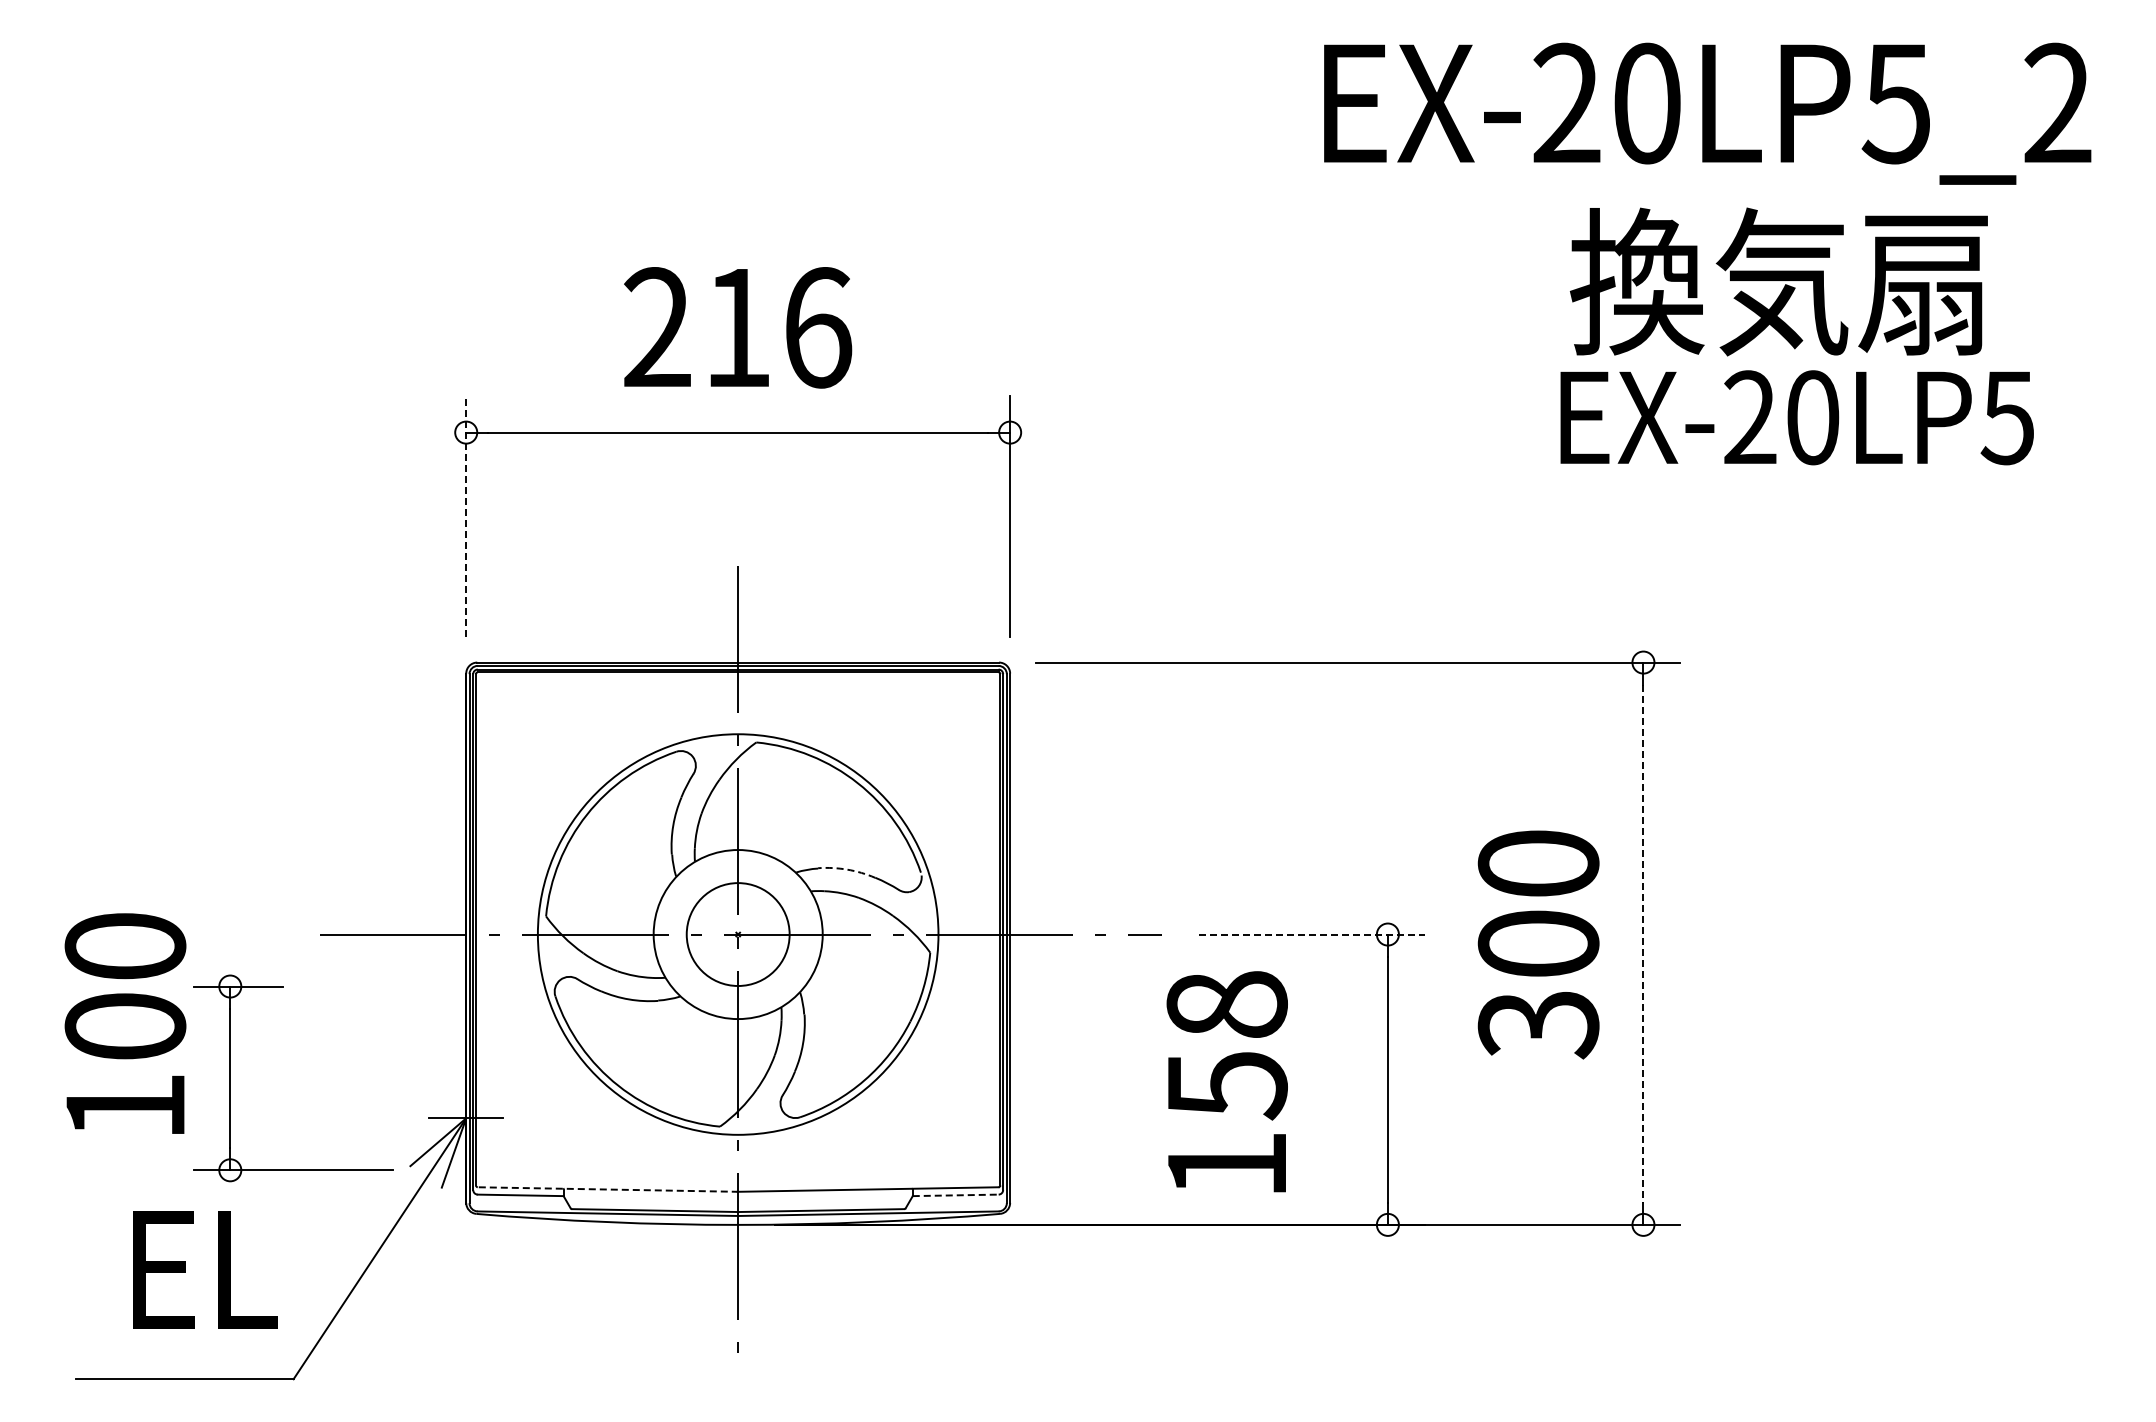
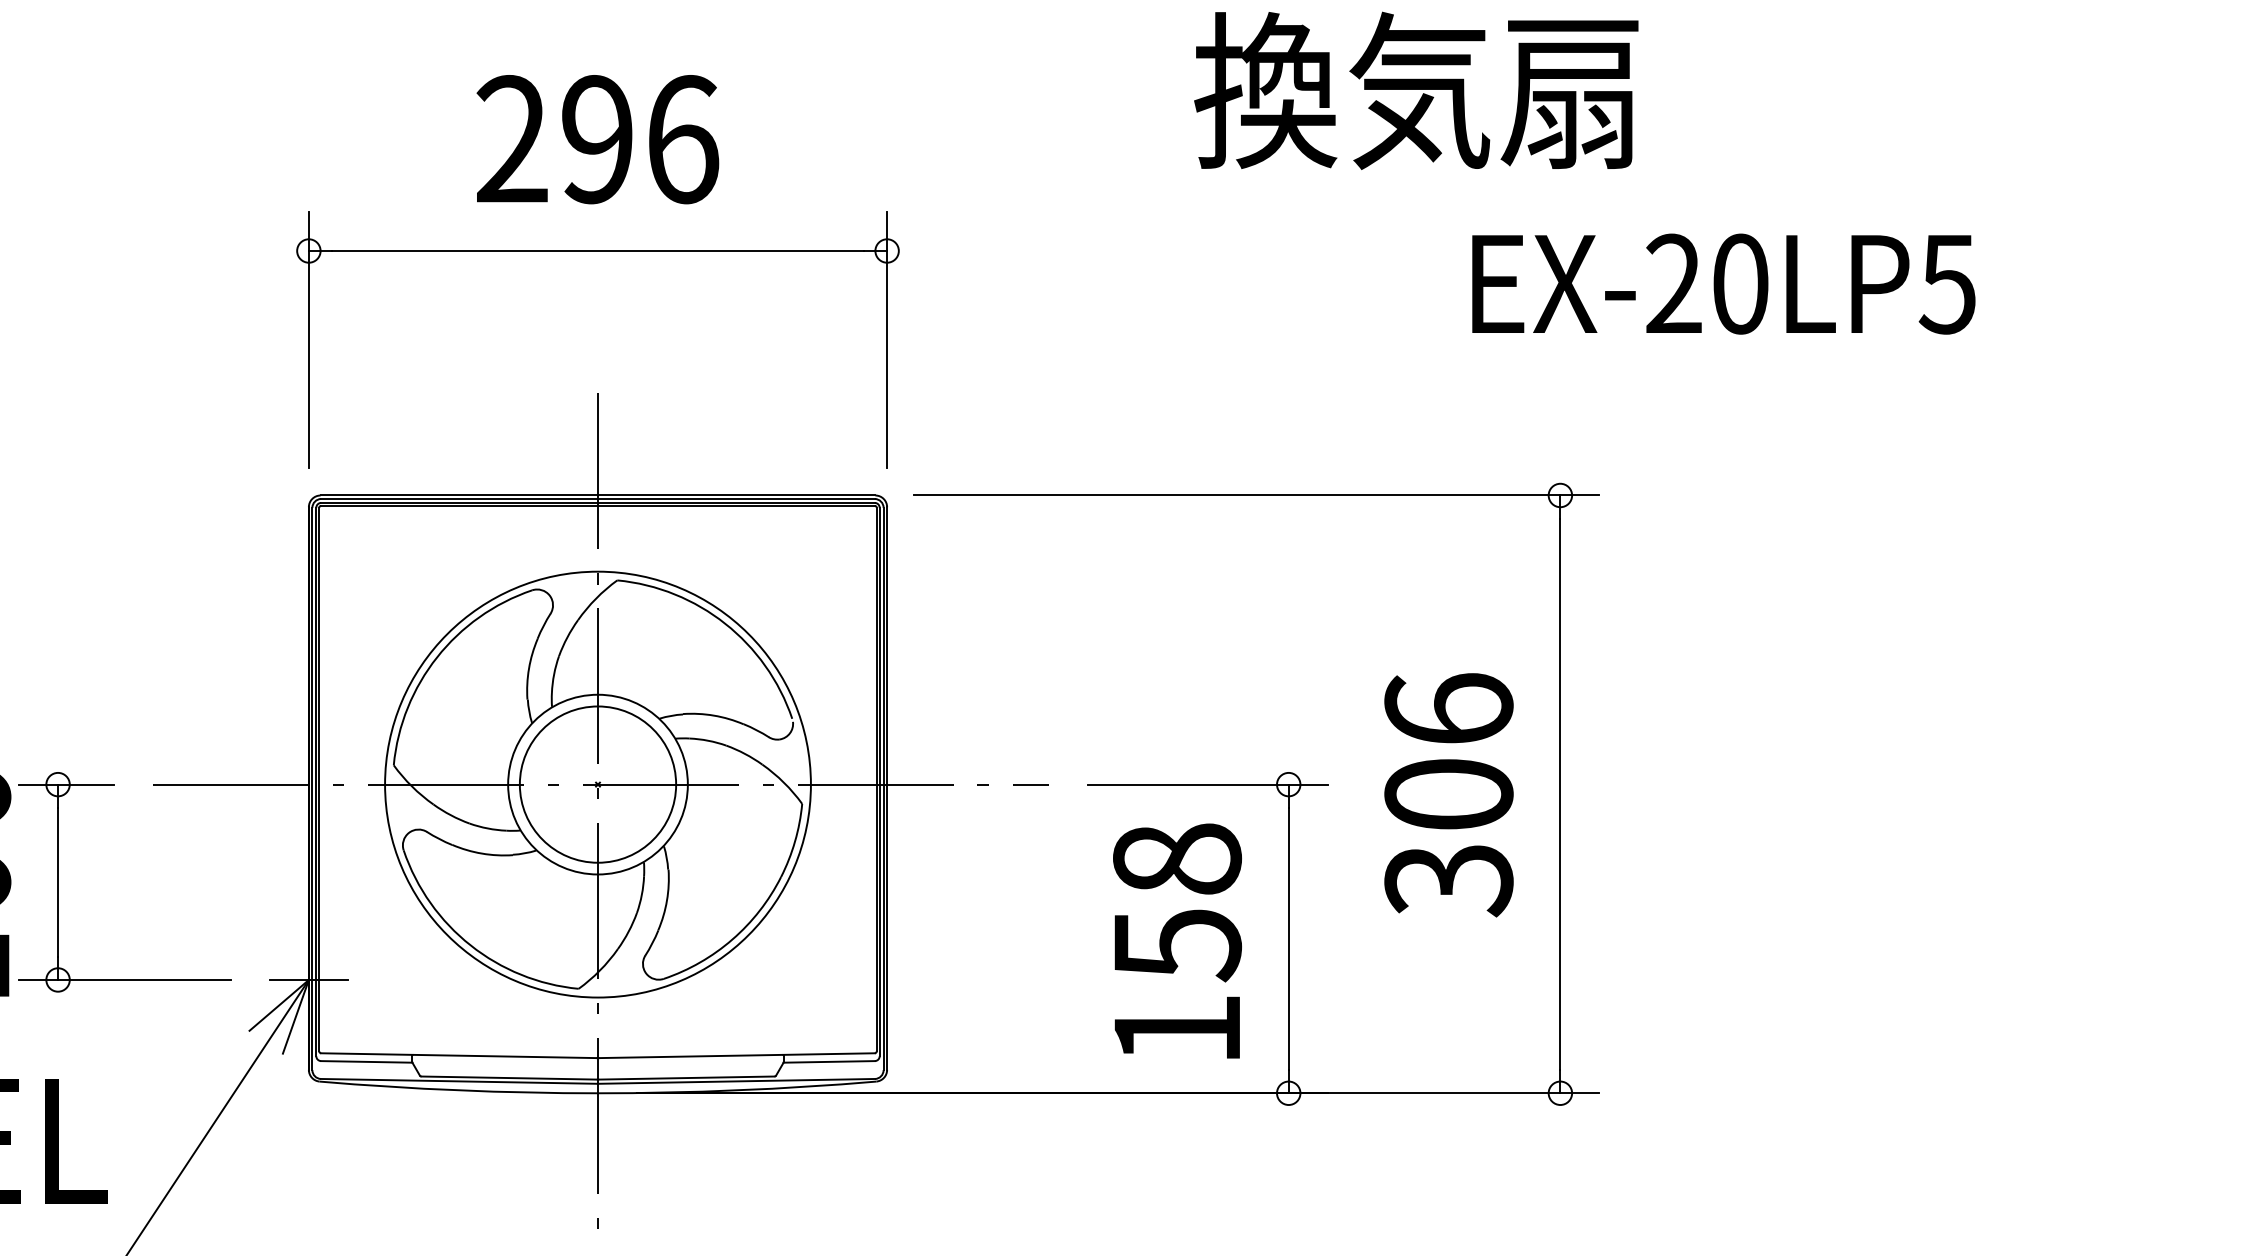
text: (1778, 281) -> (1415, 90), moved
text: (737, 327) -> (597, 139), 216 -> 296
text: (1796, 417) -> (1723, 283), moved
line: (466, 515) -> (309, 339), dashed -> solid
text: (1538, 862) -> (1448, 708), 300 -> 306
arc: (847, 869) -> (714, 715), dashed -> solid
circle: (737, 934) -> (597, 784), size x1.43
line: (1311, 934) -> (1207, 784), dashed -> solid
line: (1643, 944) -> (1560, 795), dashed -> solid
part: (230, 1078) -> (58, 882), moved
text: (1226, 1081) -> (1176, 940), moved
line: (608, 1189) -> (460, 1055), dashed -> solid
line: (955, 1195) -> (829, 1062), dashed -> solid

